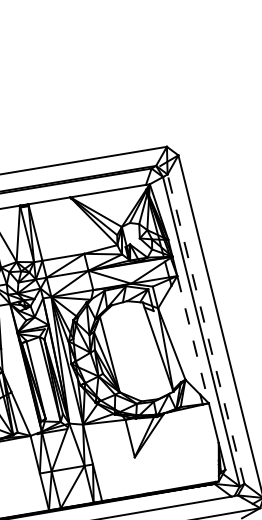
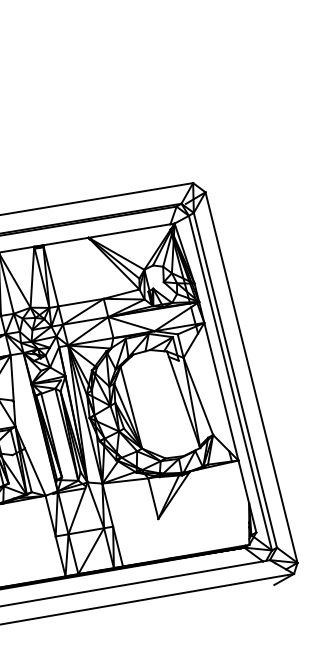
line: (206, 328) -> (235, 379), dashed -> solid
line: (193, 339) -> (221, 391), dashed -> solid

